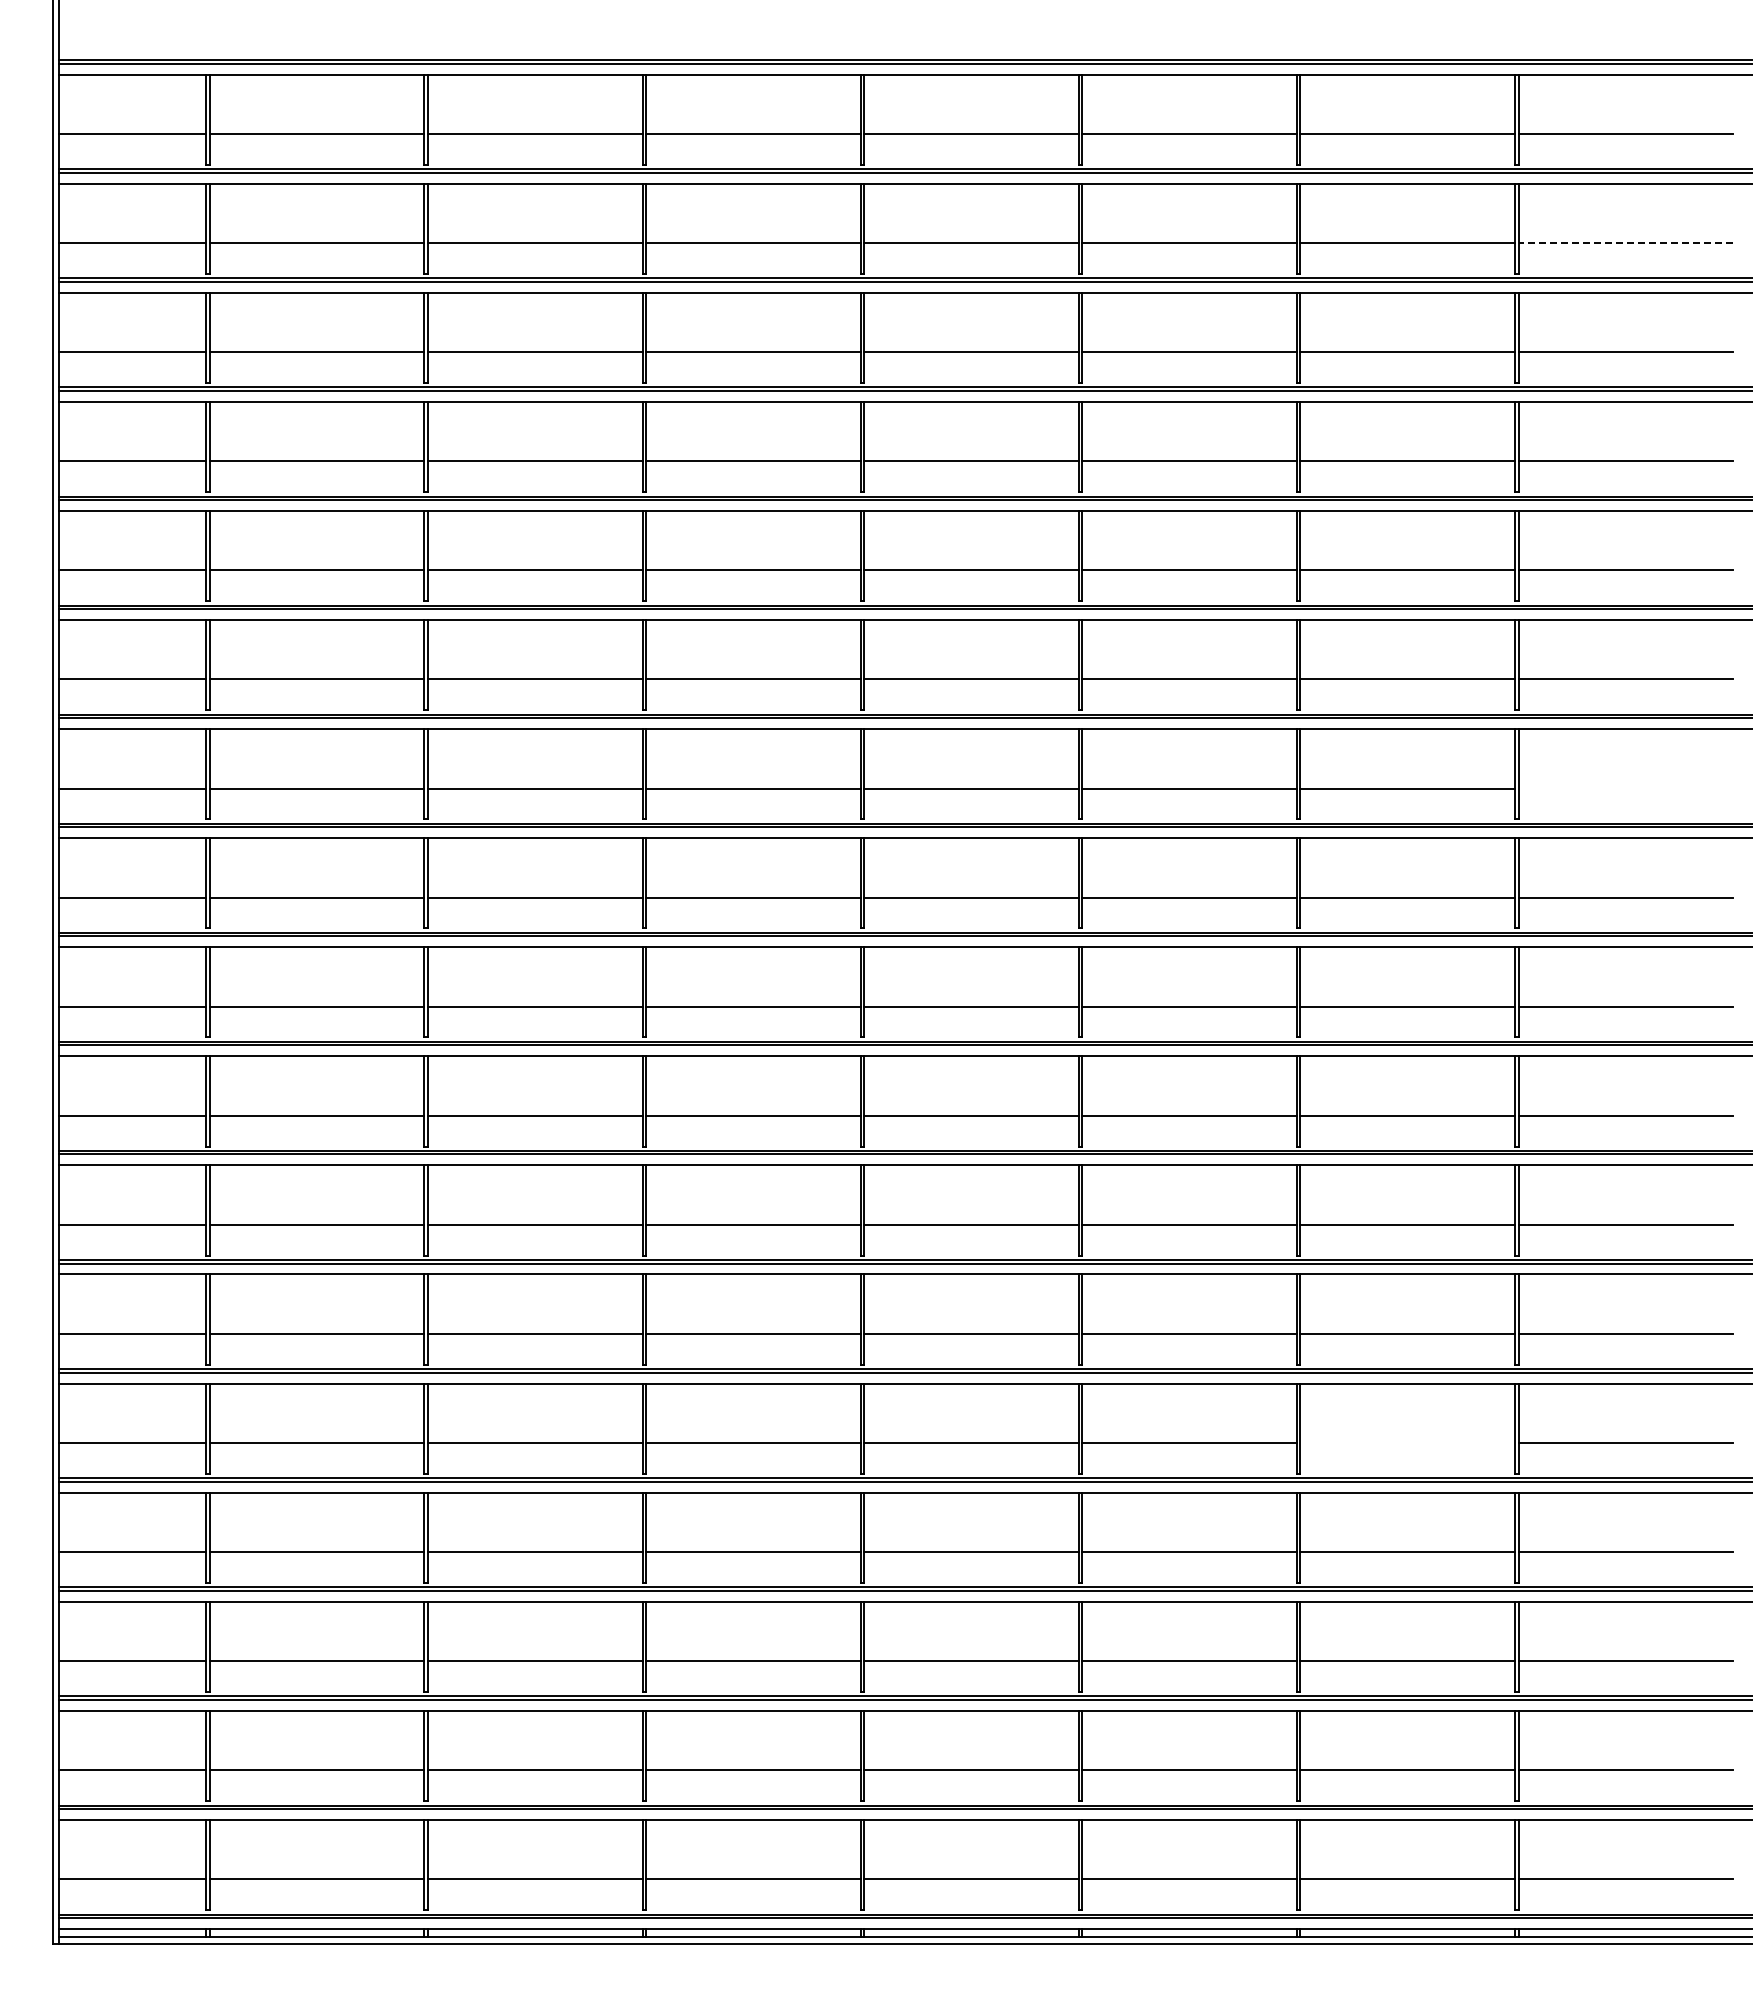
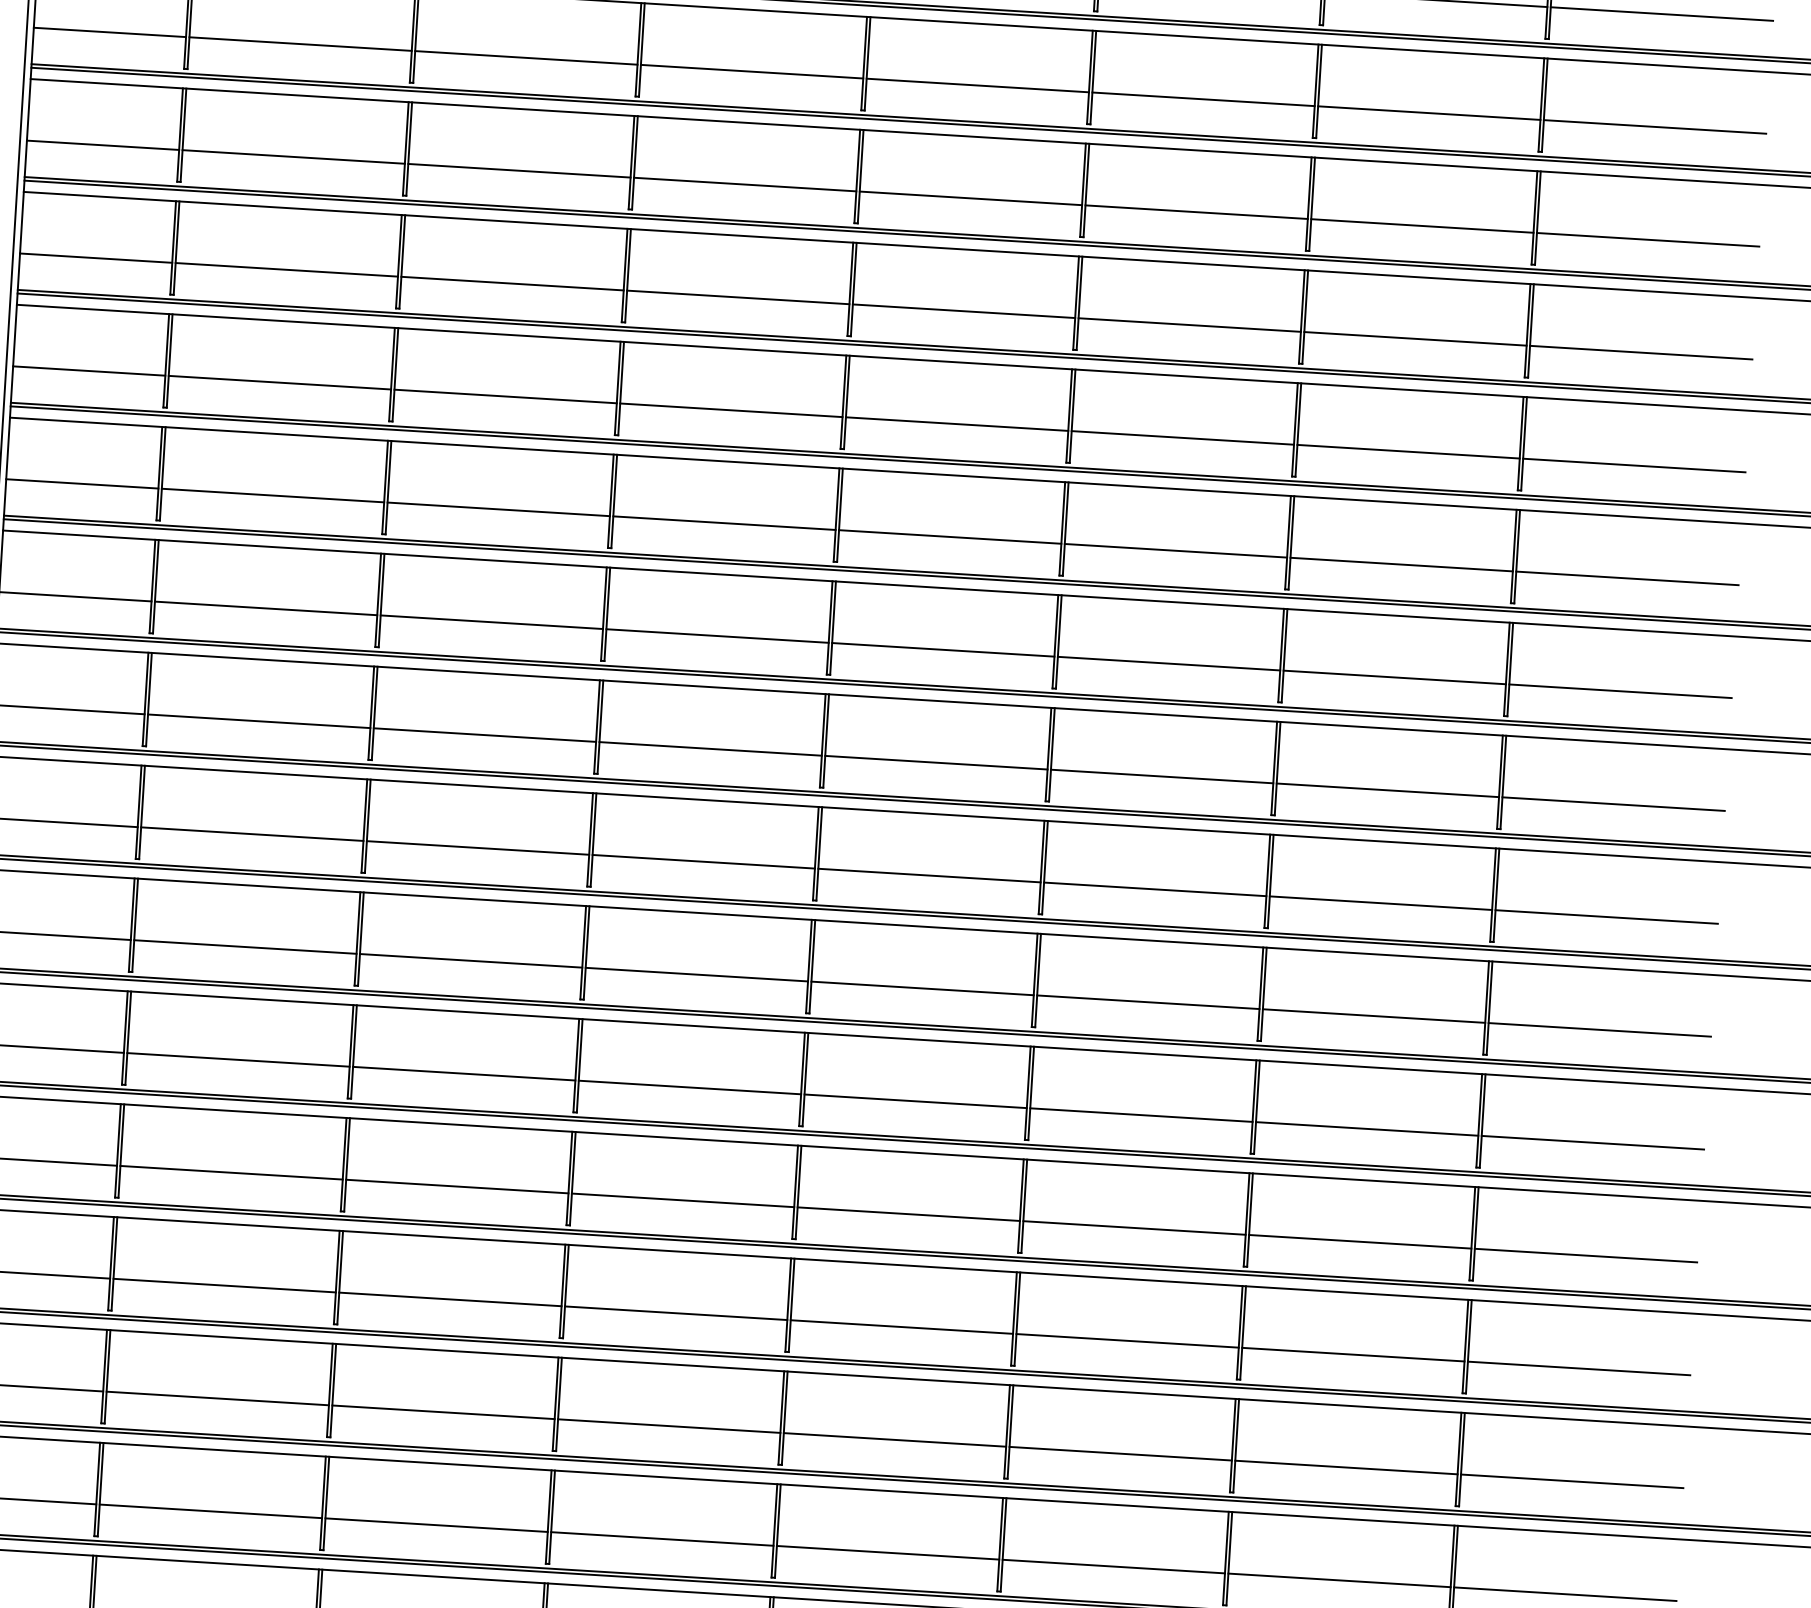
line: (1625, 243) -> (1654, 127), dashed -> solid
line: (1625, 788) -> (1619, 691), added
line: (1407, 1443) -> (1352, 1355), added

